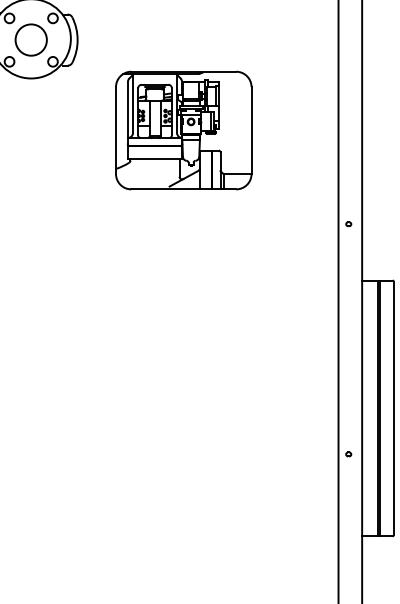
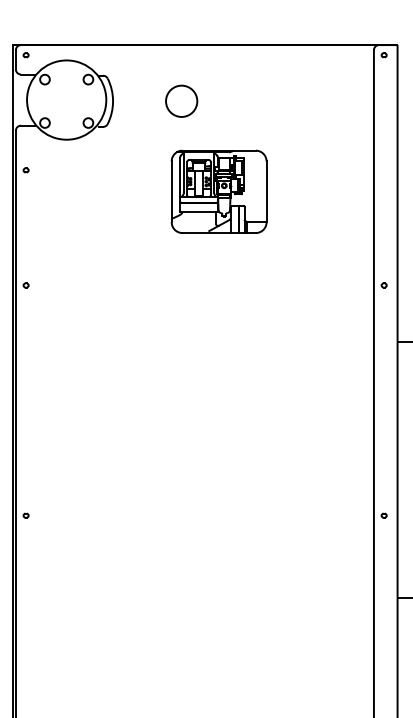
circle: (31, 39) -> (181, 100), moved
part: (183, 130) -> (218, 191), size x0.7

